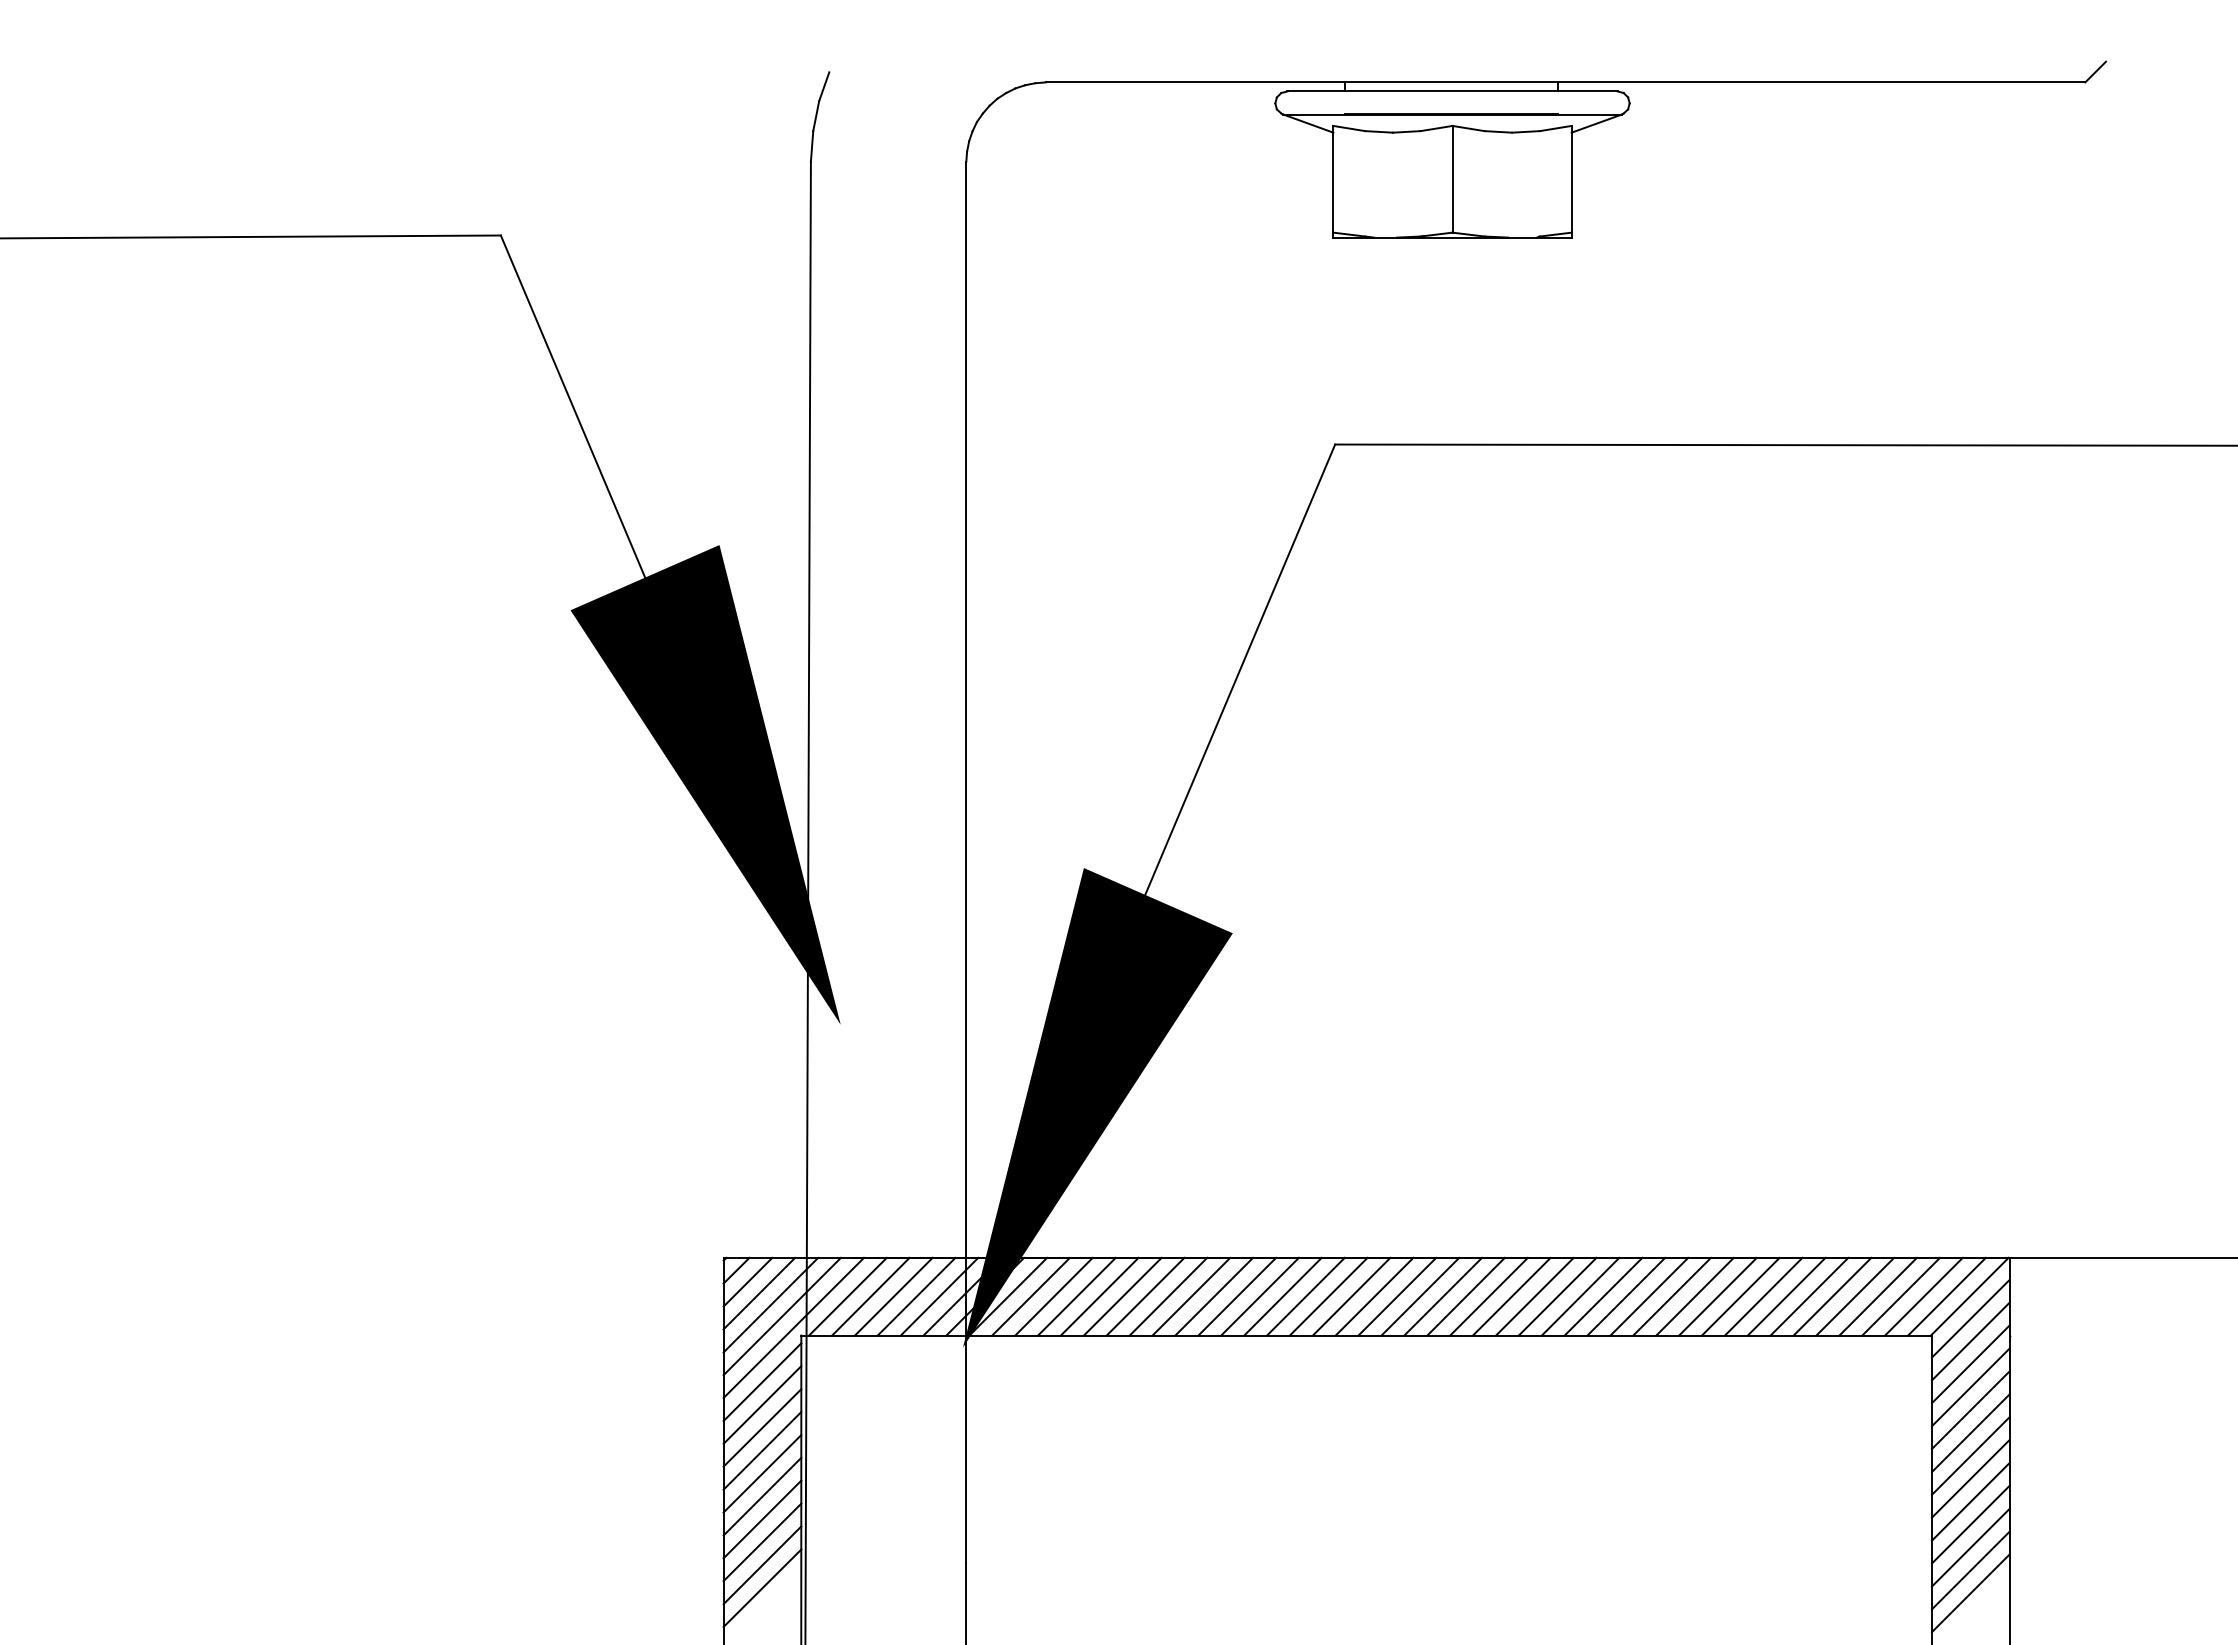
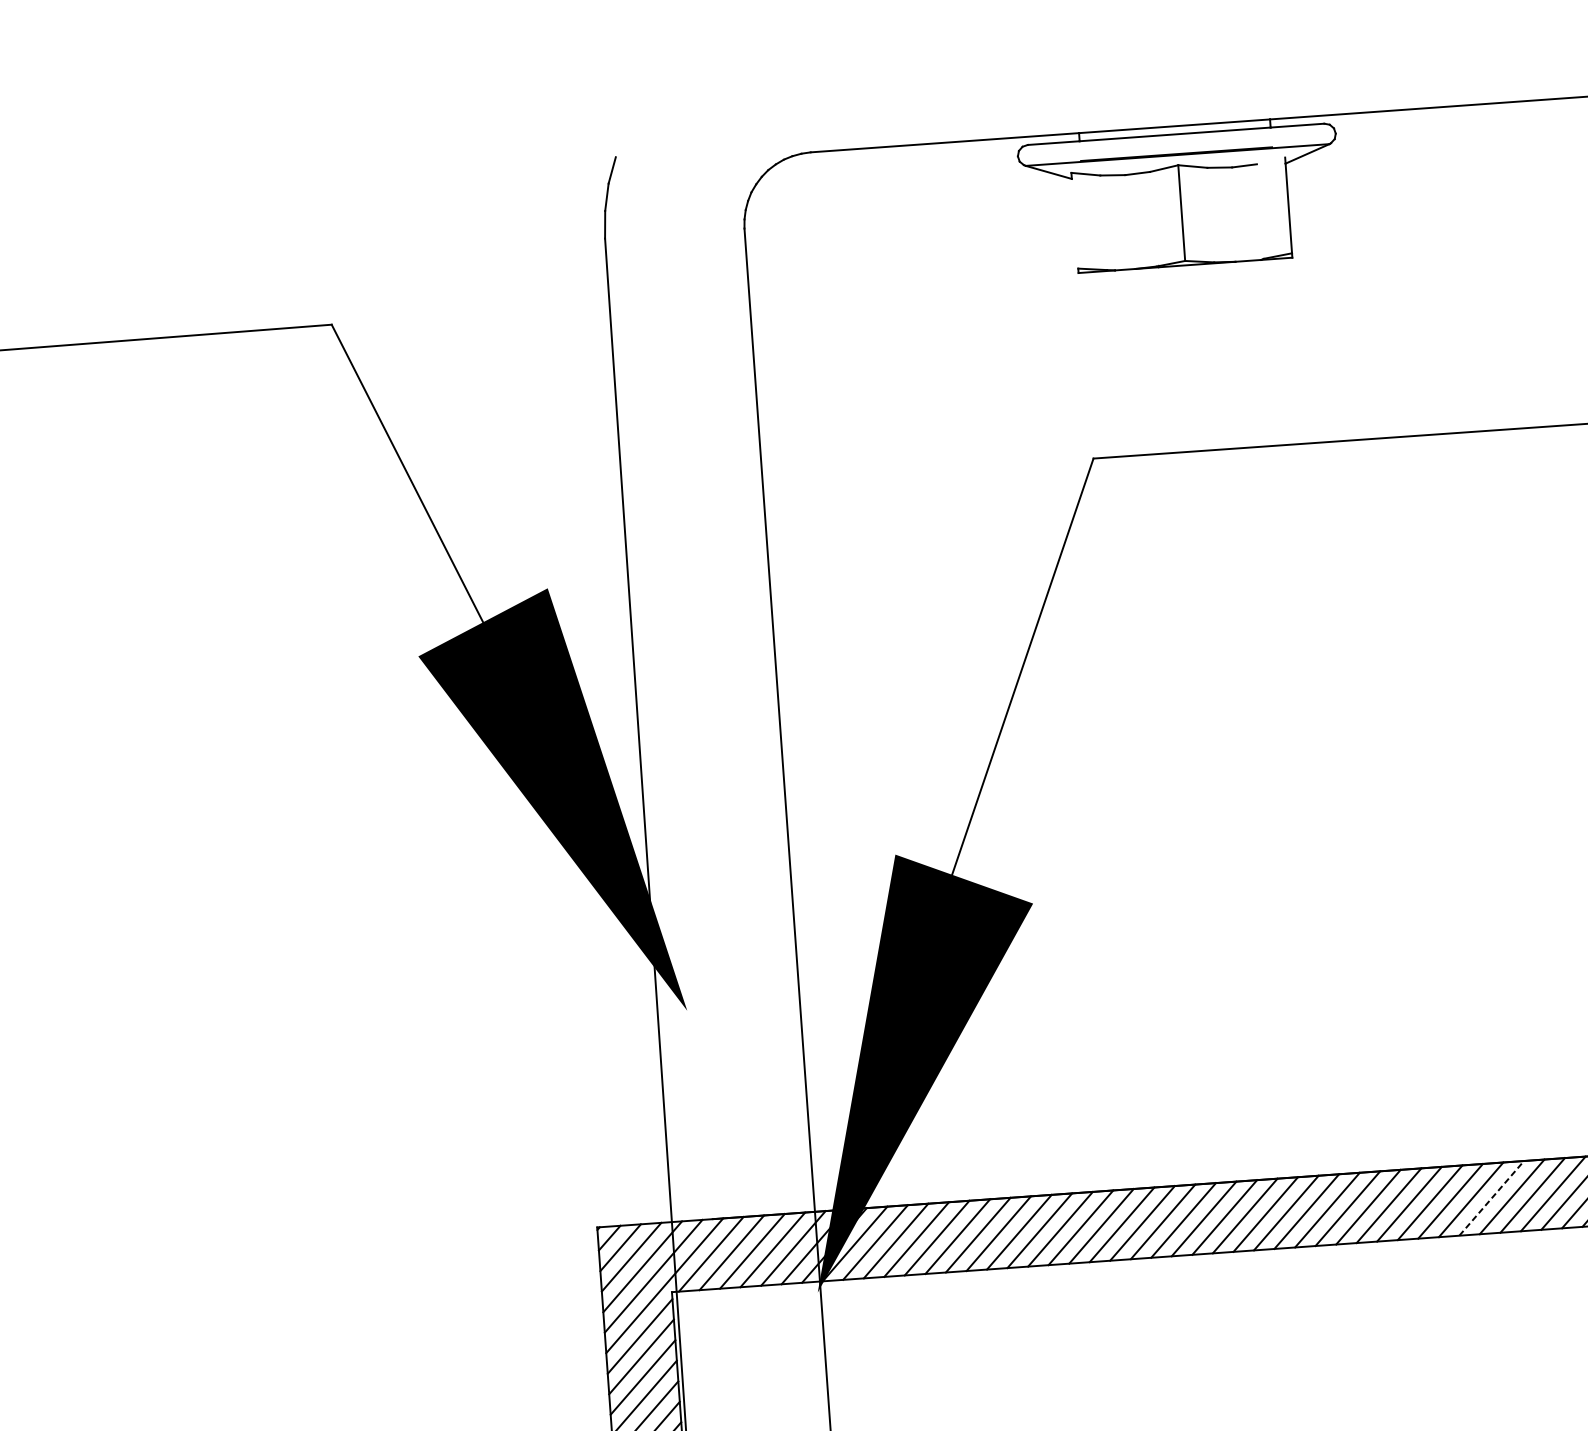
line: (1555, 128) -> (1270, 160), removed
line: (1333, 182) -> (1075, 223), removed
line: (1718, 1296) -> (1492, 1198), solid -> dashed

